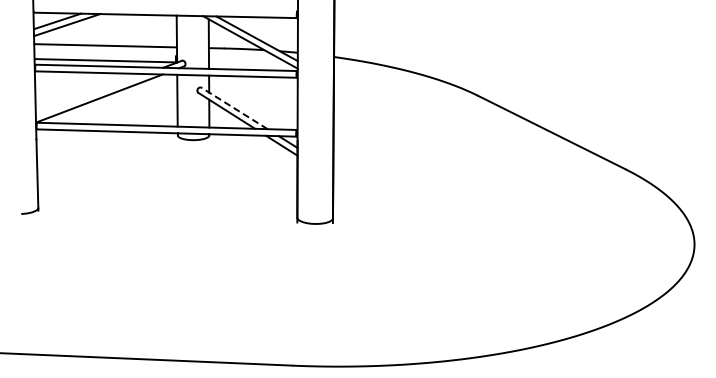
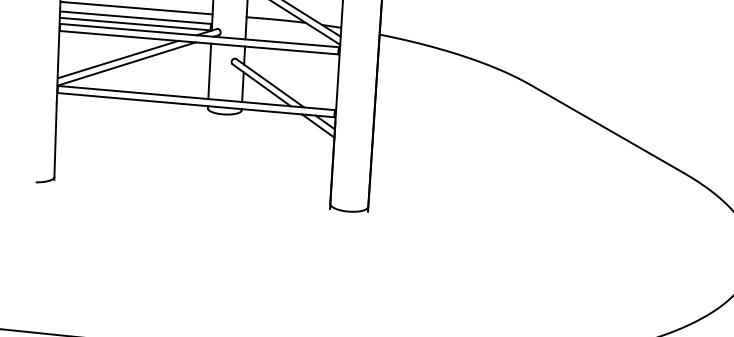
line: (105, 54) -> (135, 17), added
line: (91, 94) -> (118, 59), added
line: (234, 108) -> (270, 83), dashed -> solid

